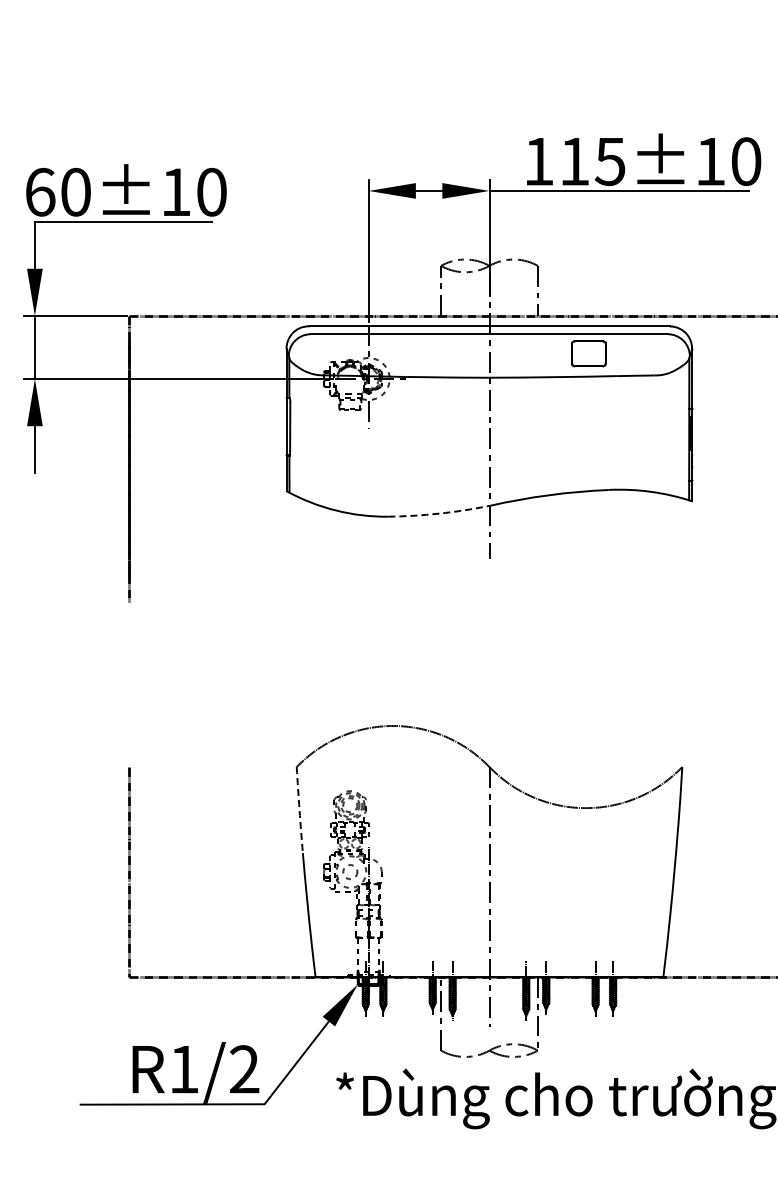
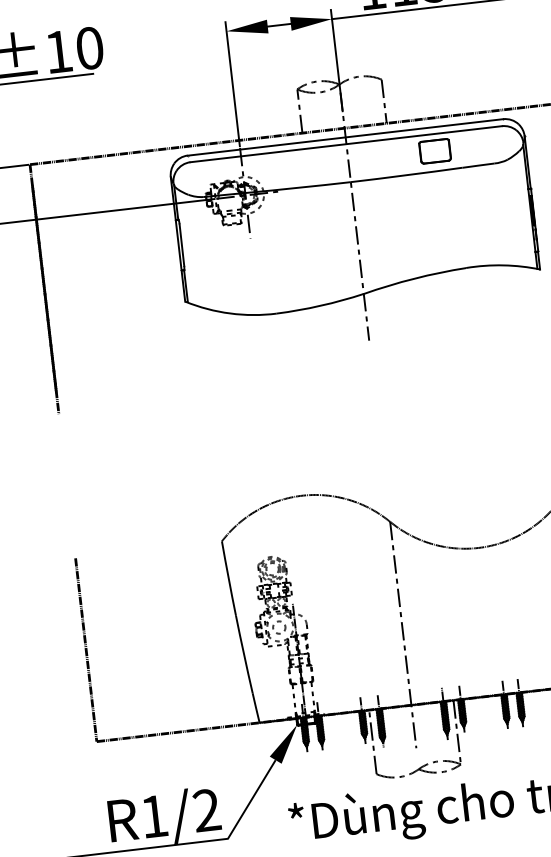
arc: (439, 513) -> (320, 305), dashed -> solid
arc: (299, 810) -> (228, 578), dashed -> solid

